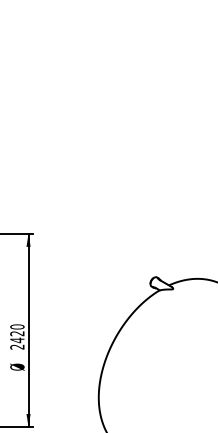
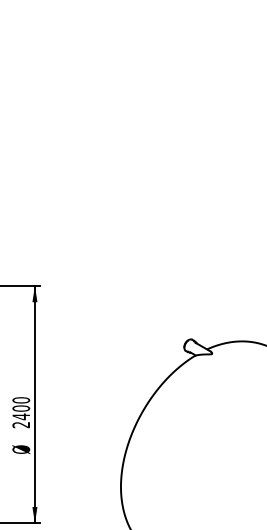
text: (17, 333) -> (21, 408), 2420 -> 2400

